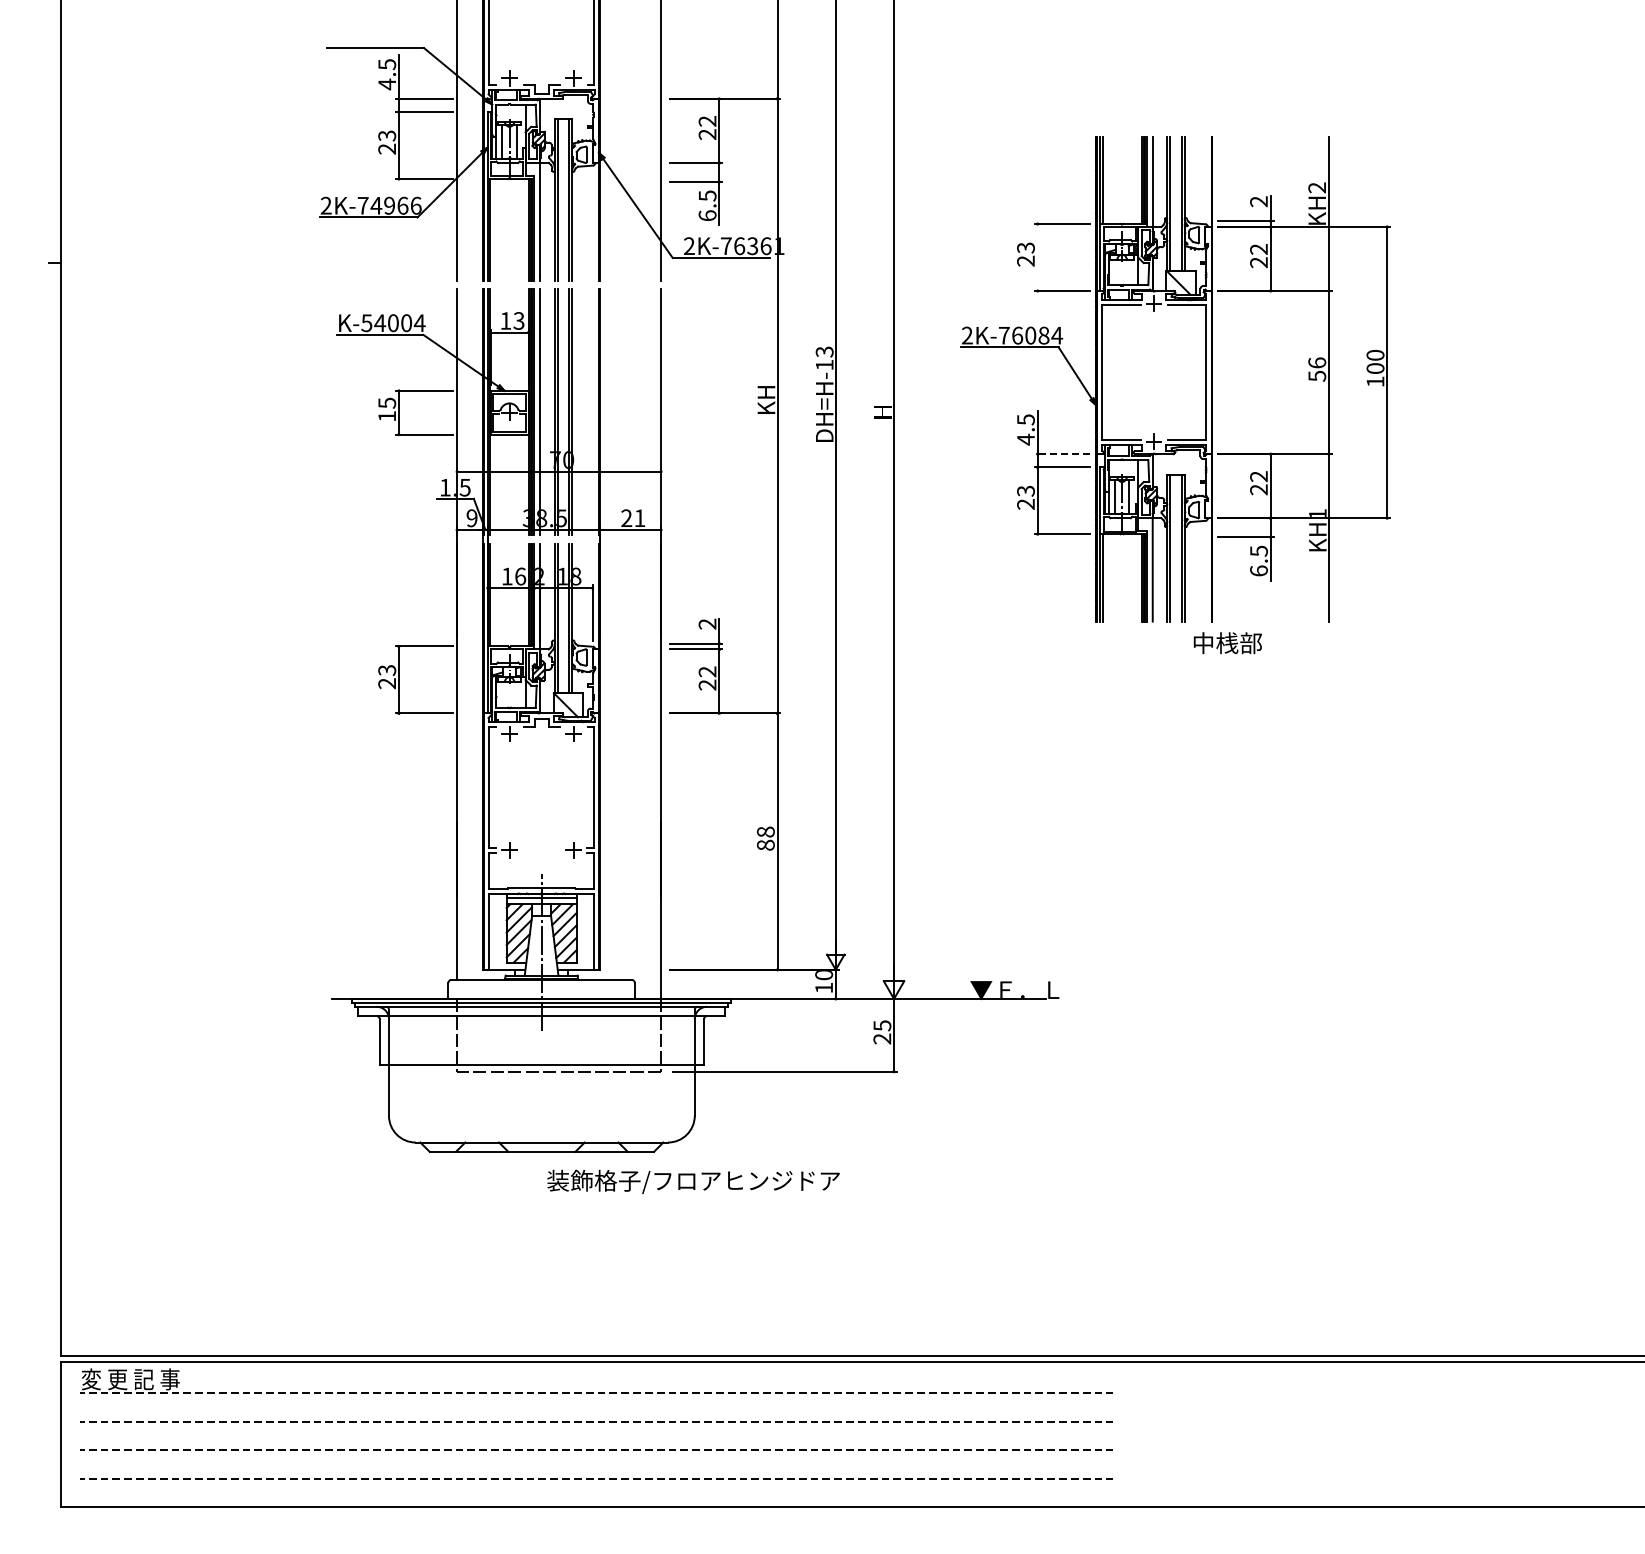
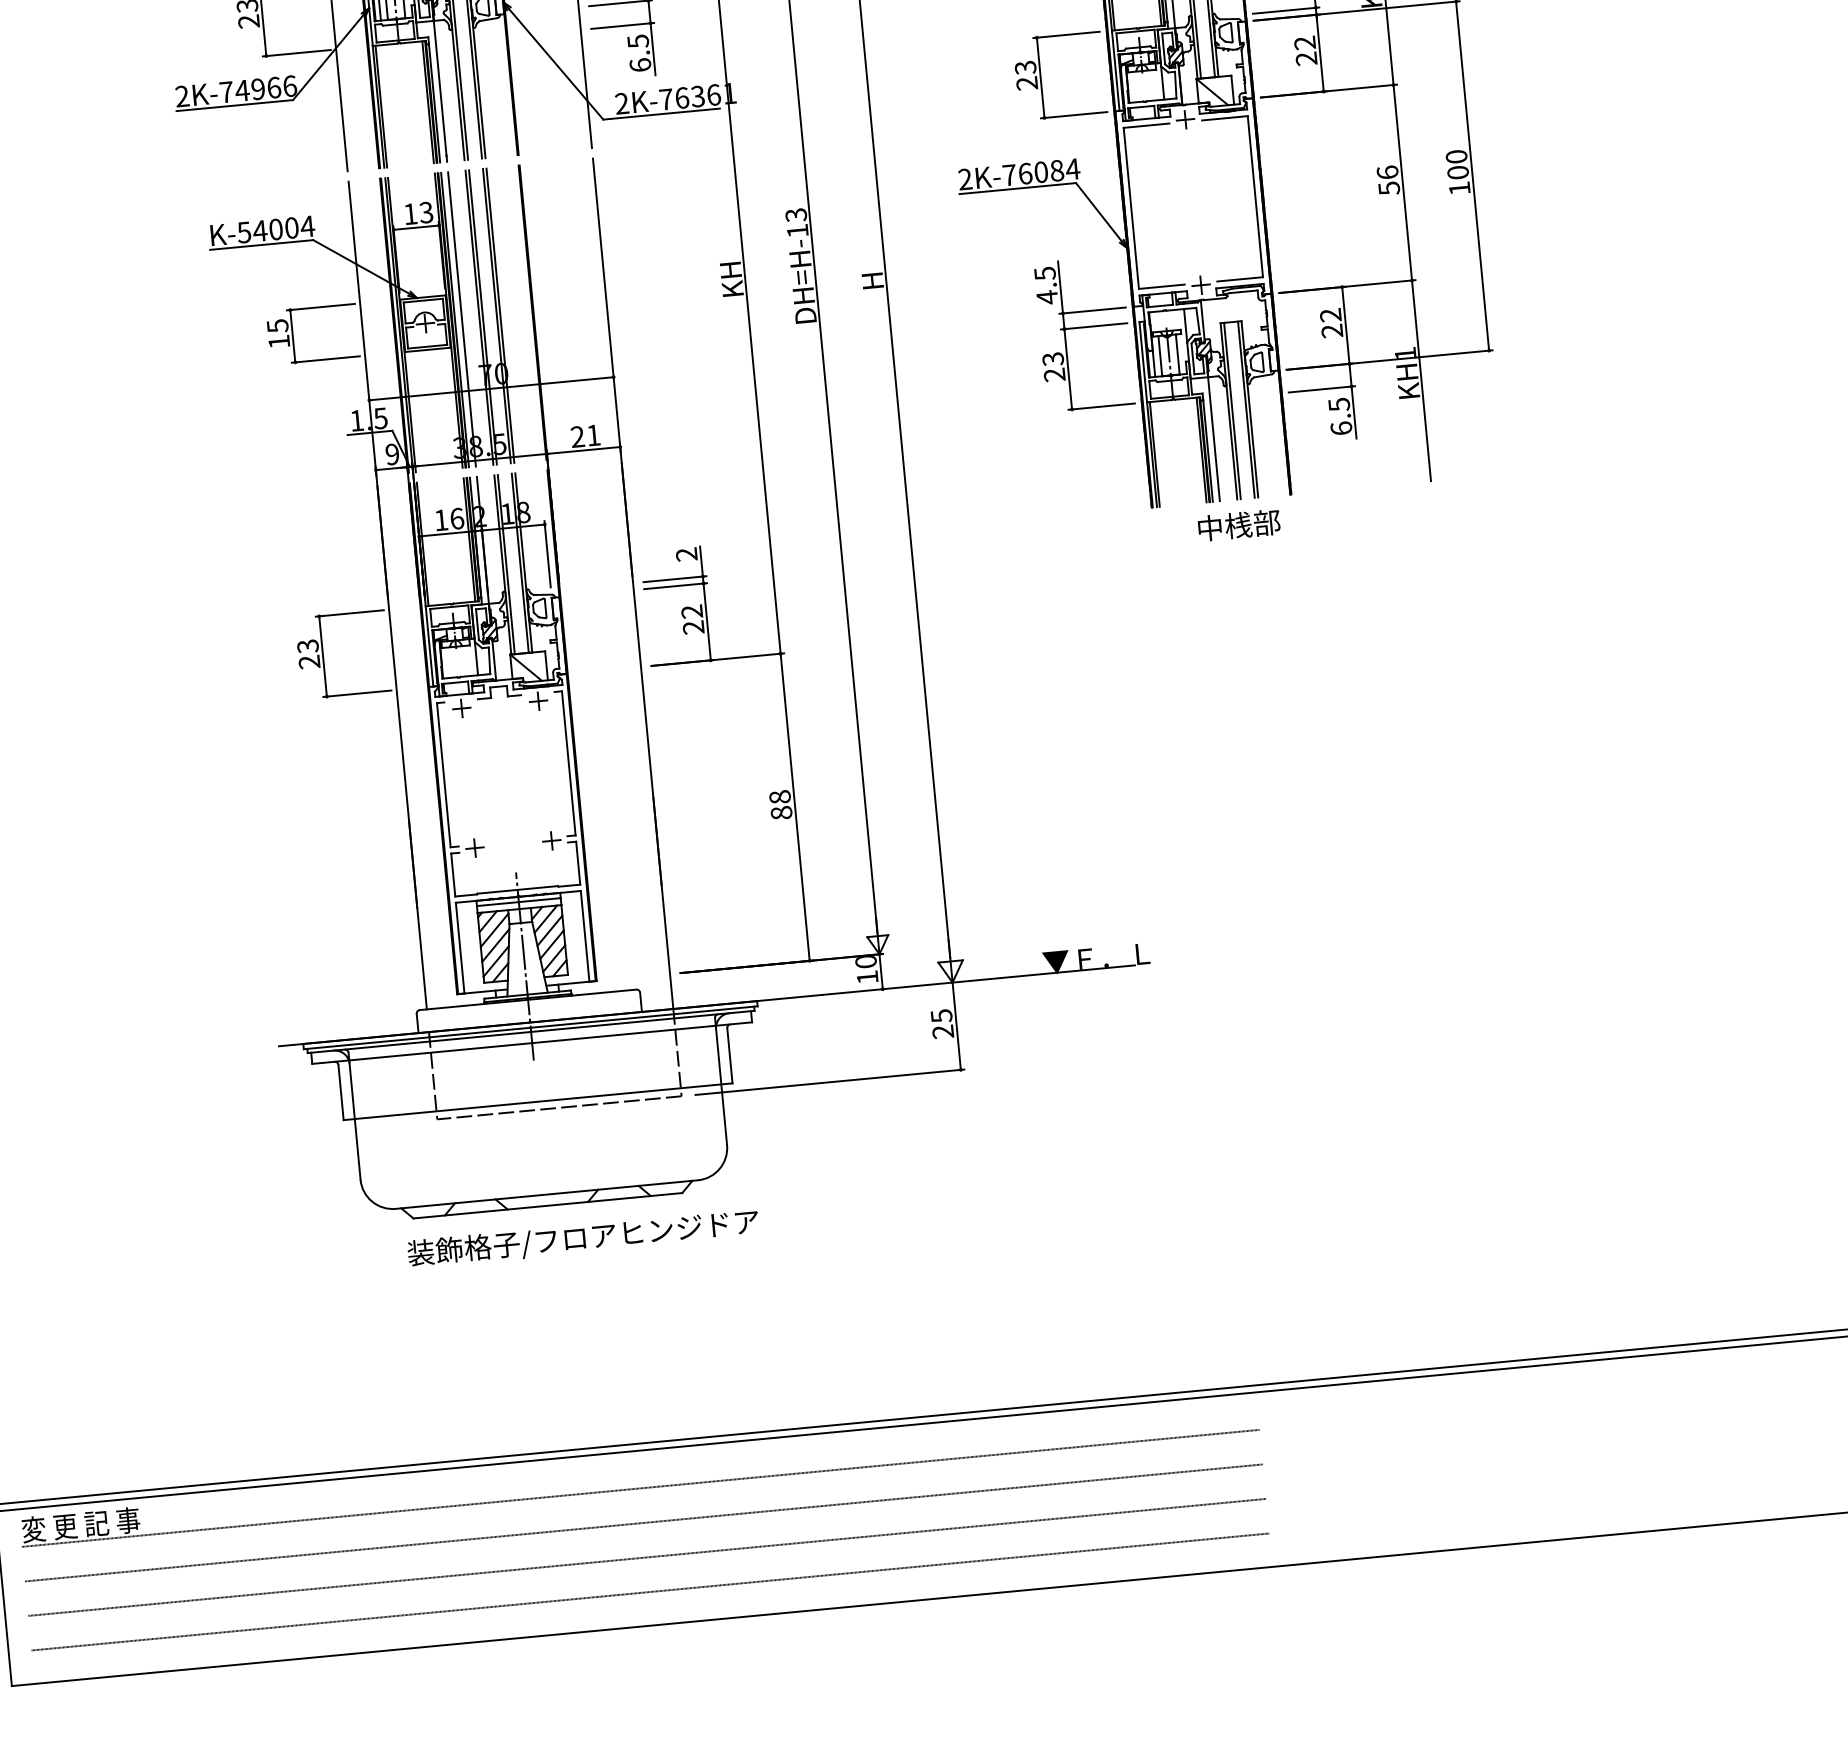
line: (1037, 257) -> (1040, 77), added
line: (1062, 454) -> (1092, 311), dashed -> solid
text: (1227, 643) -> (1238, 525), moved
text: (693, 1181) -> (583, 1238), moved

